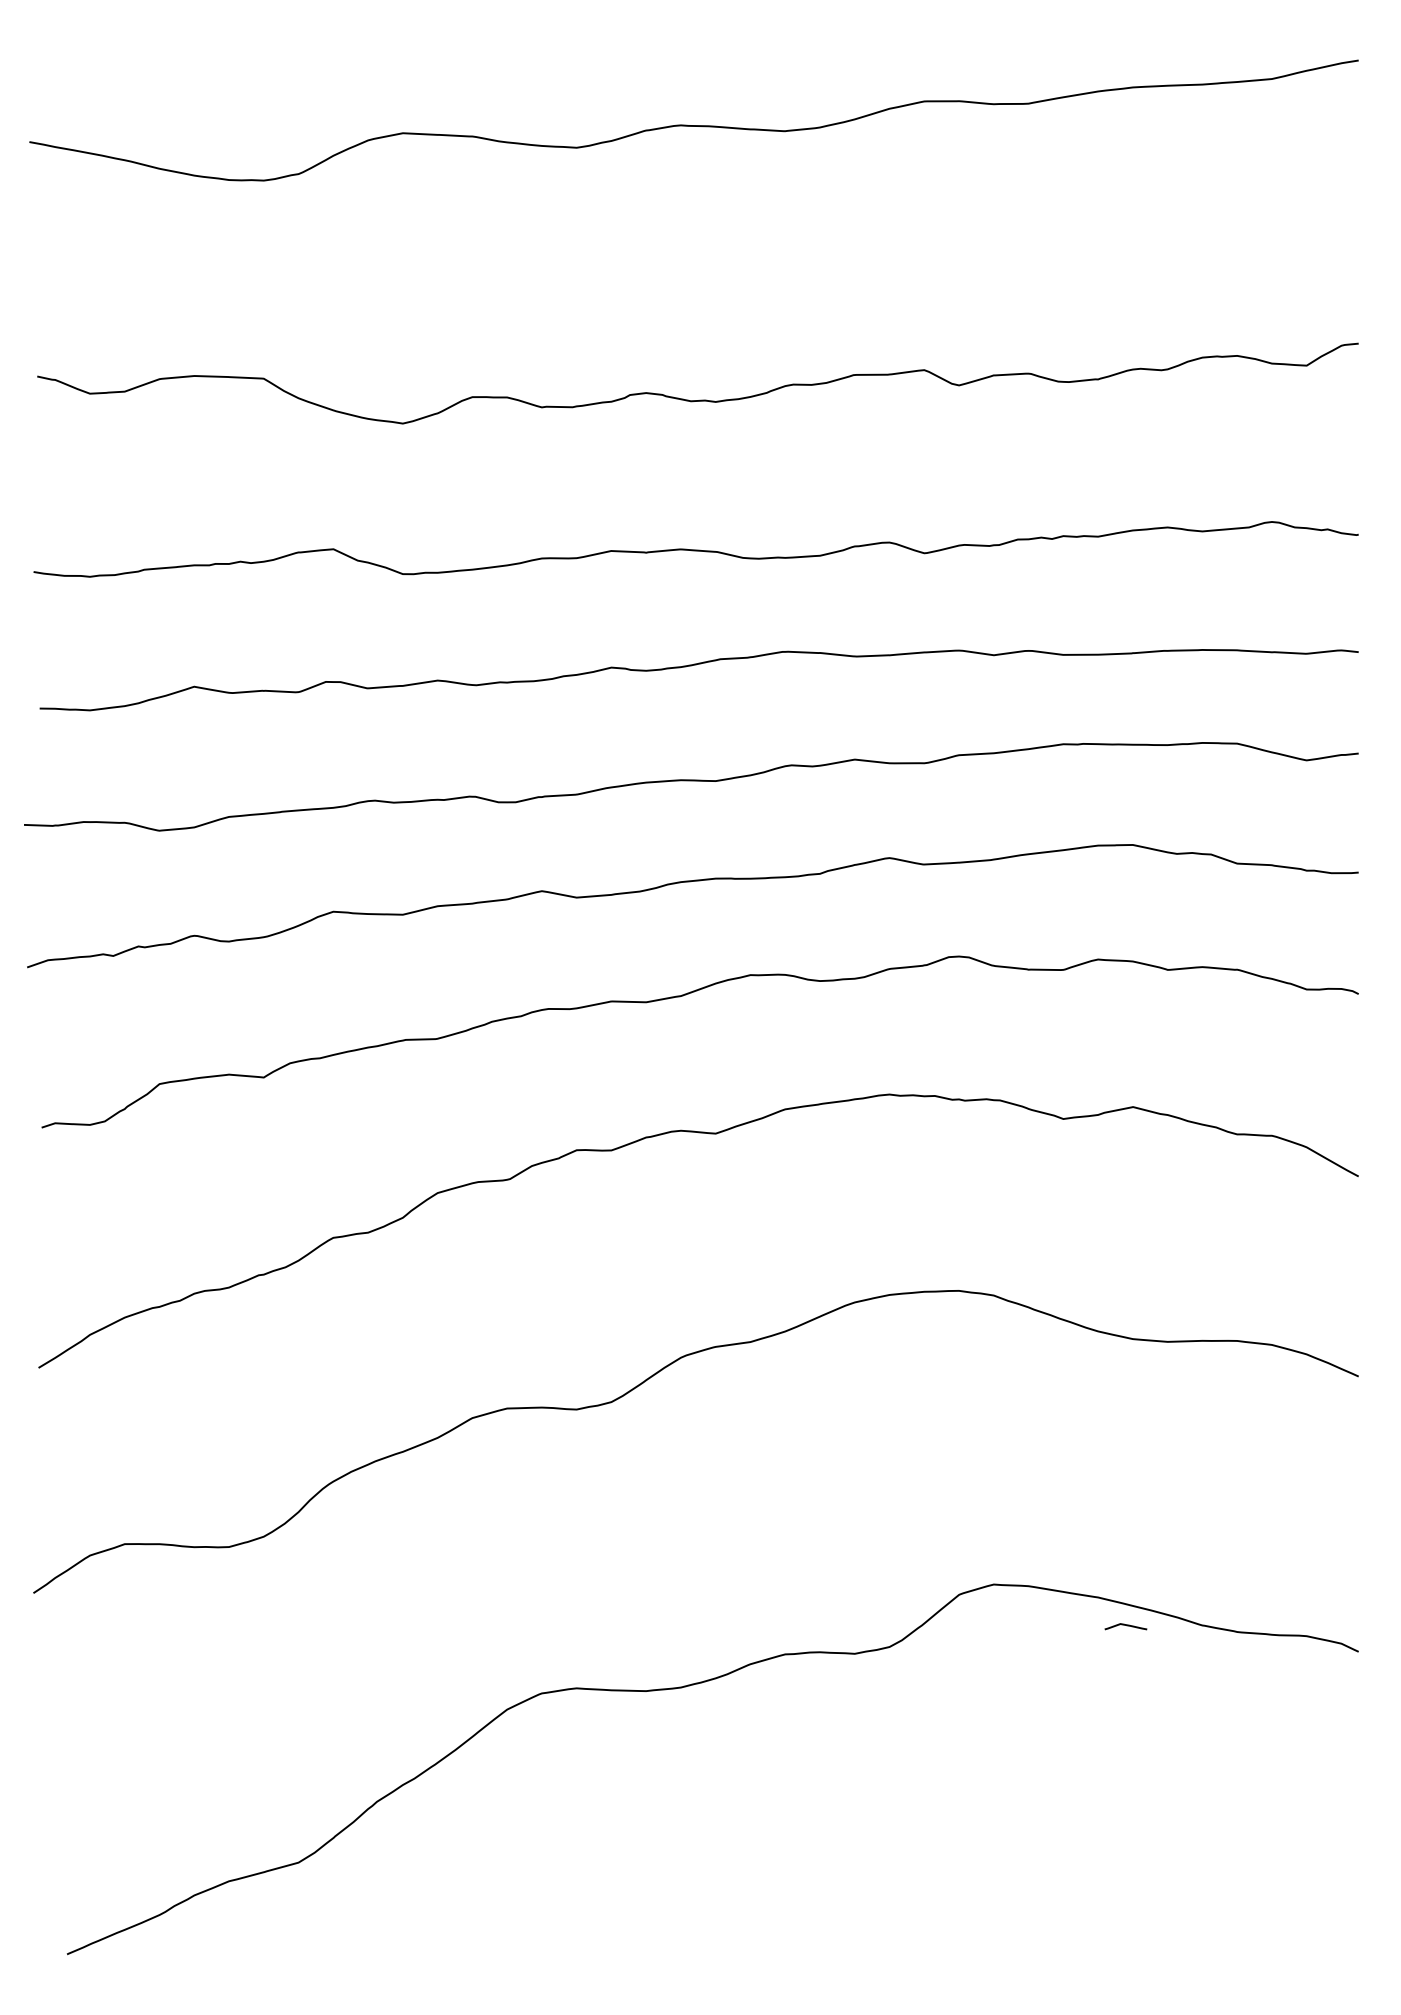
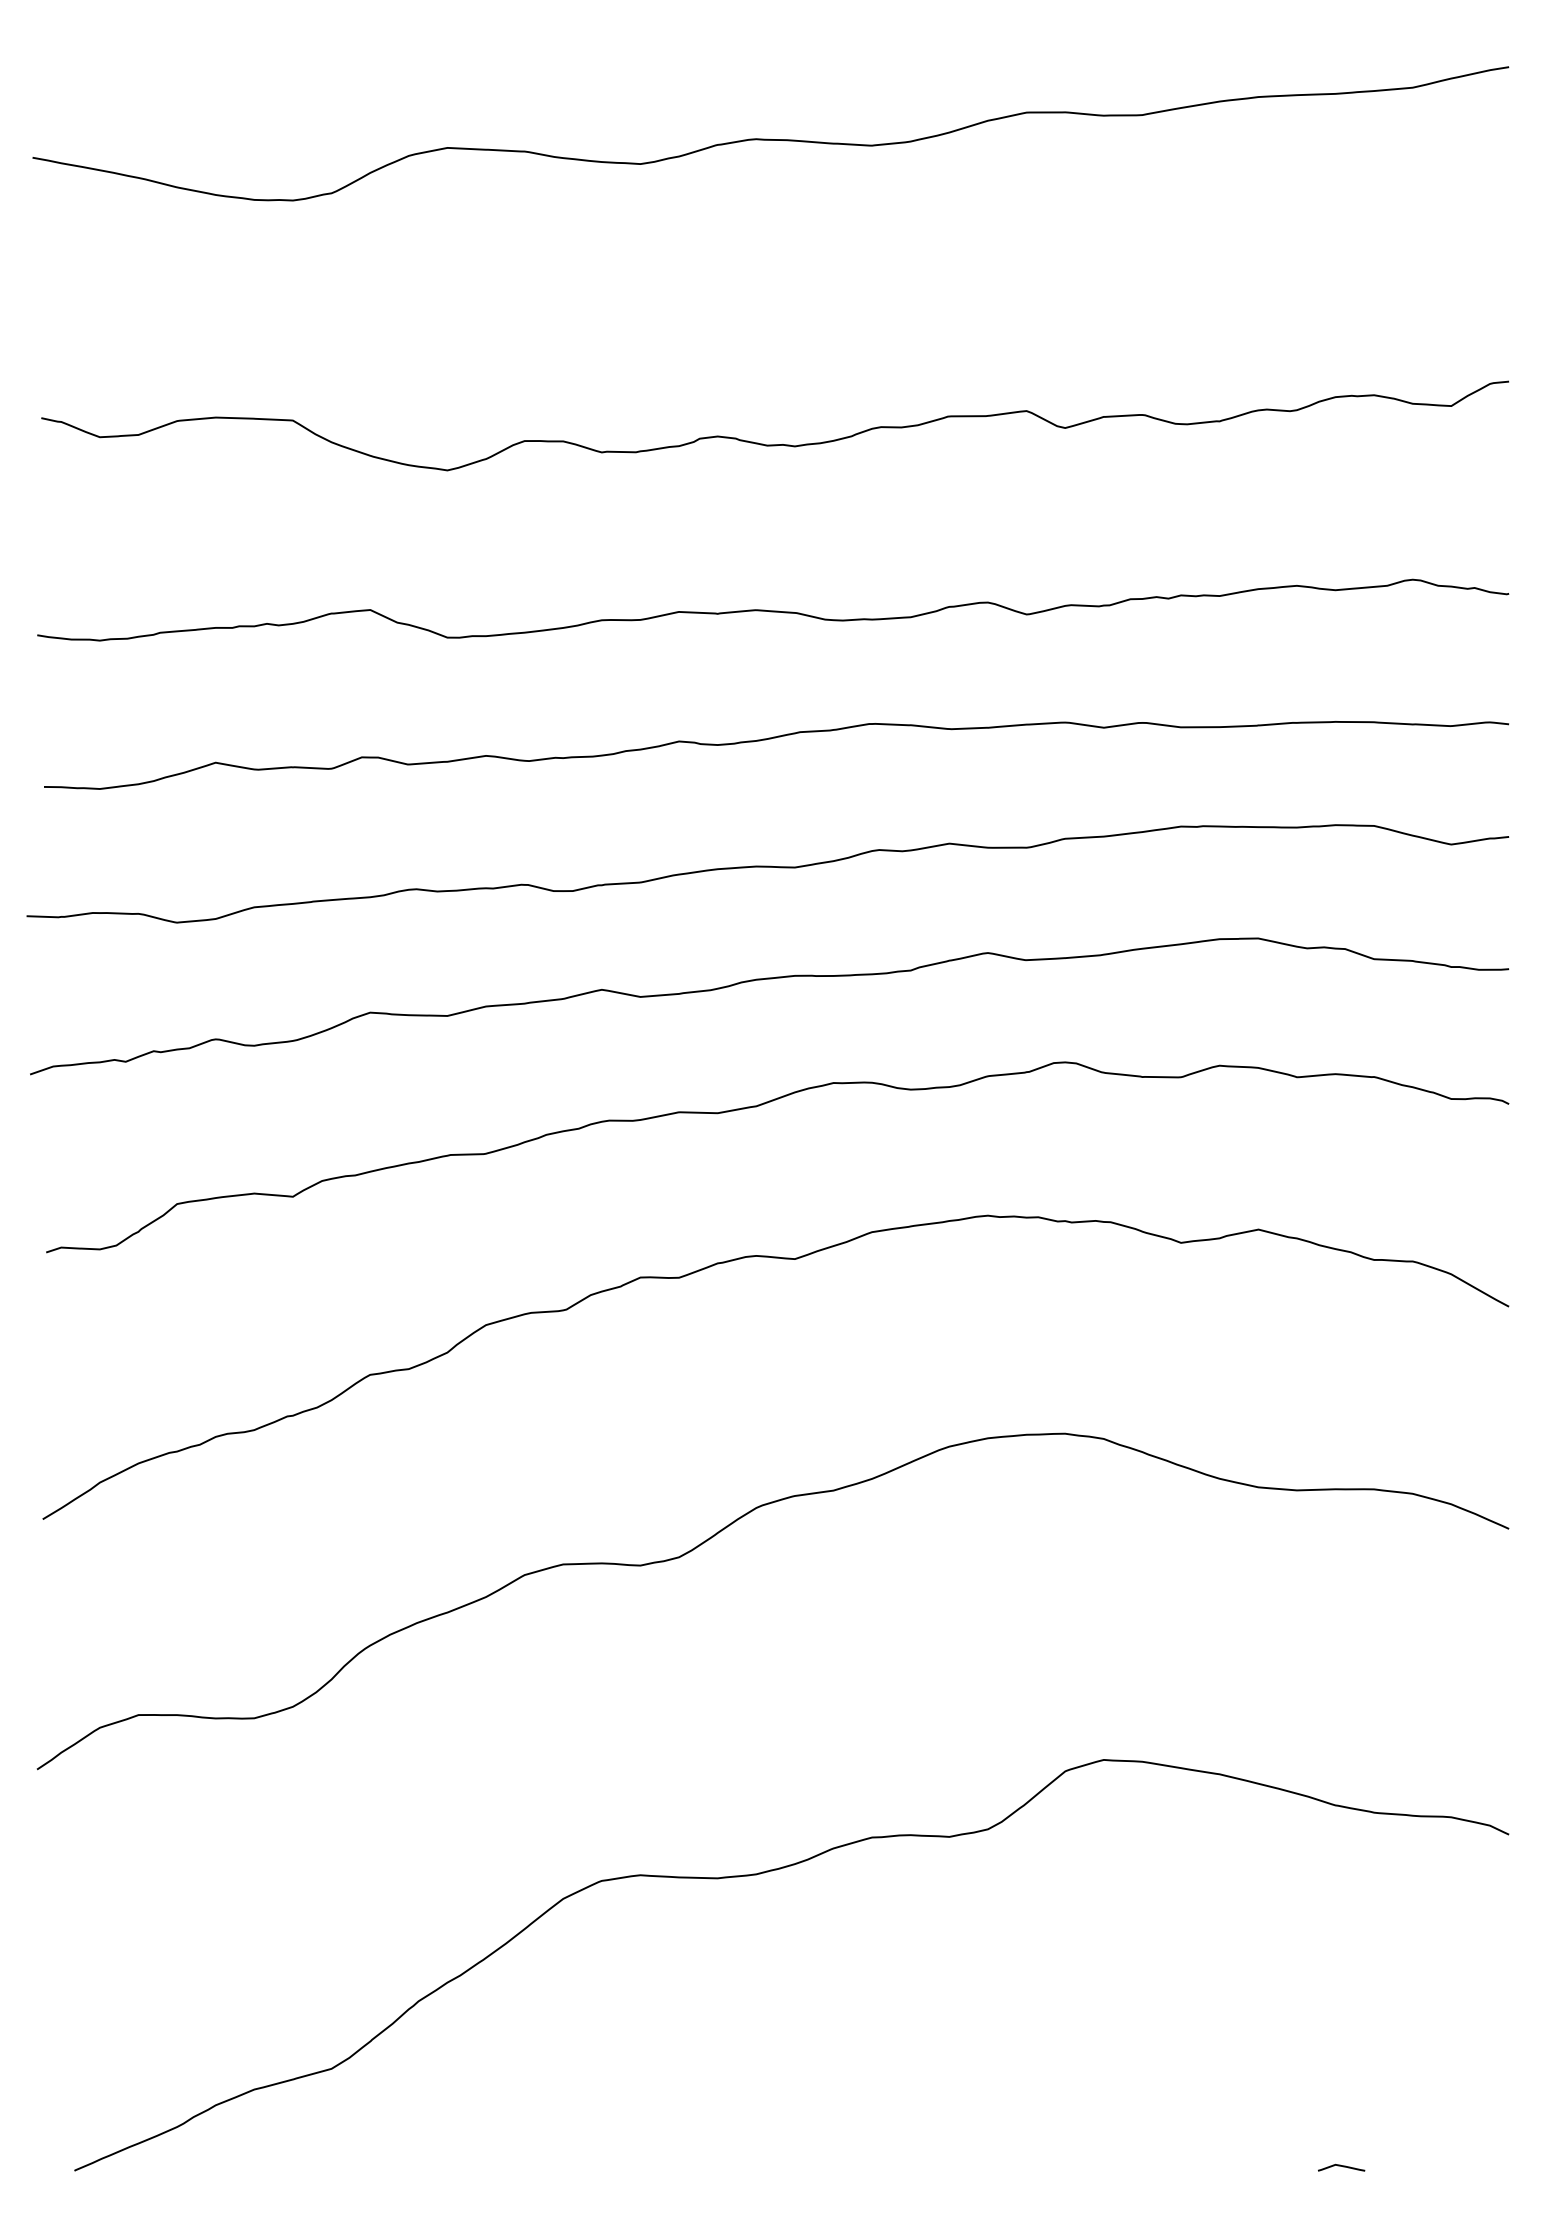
curve: (1125, 1625) -> (1341, 2166), moved

